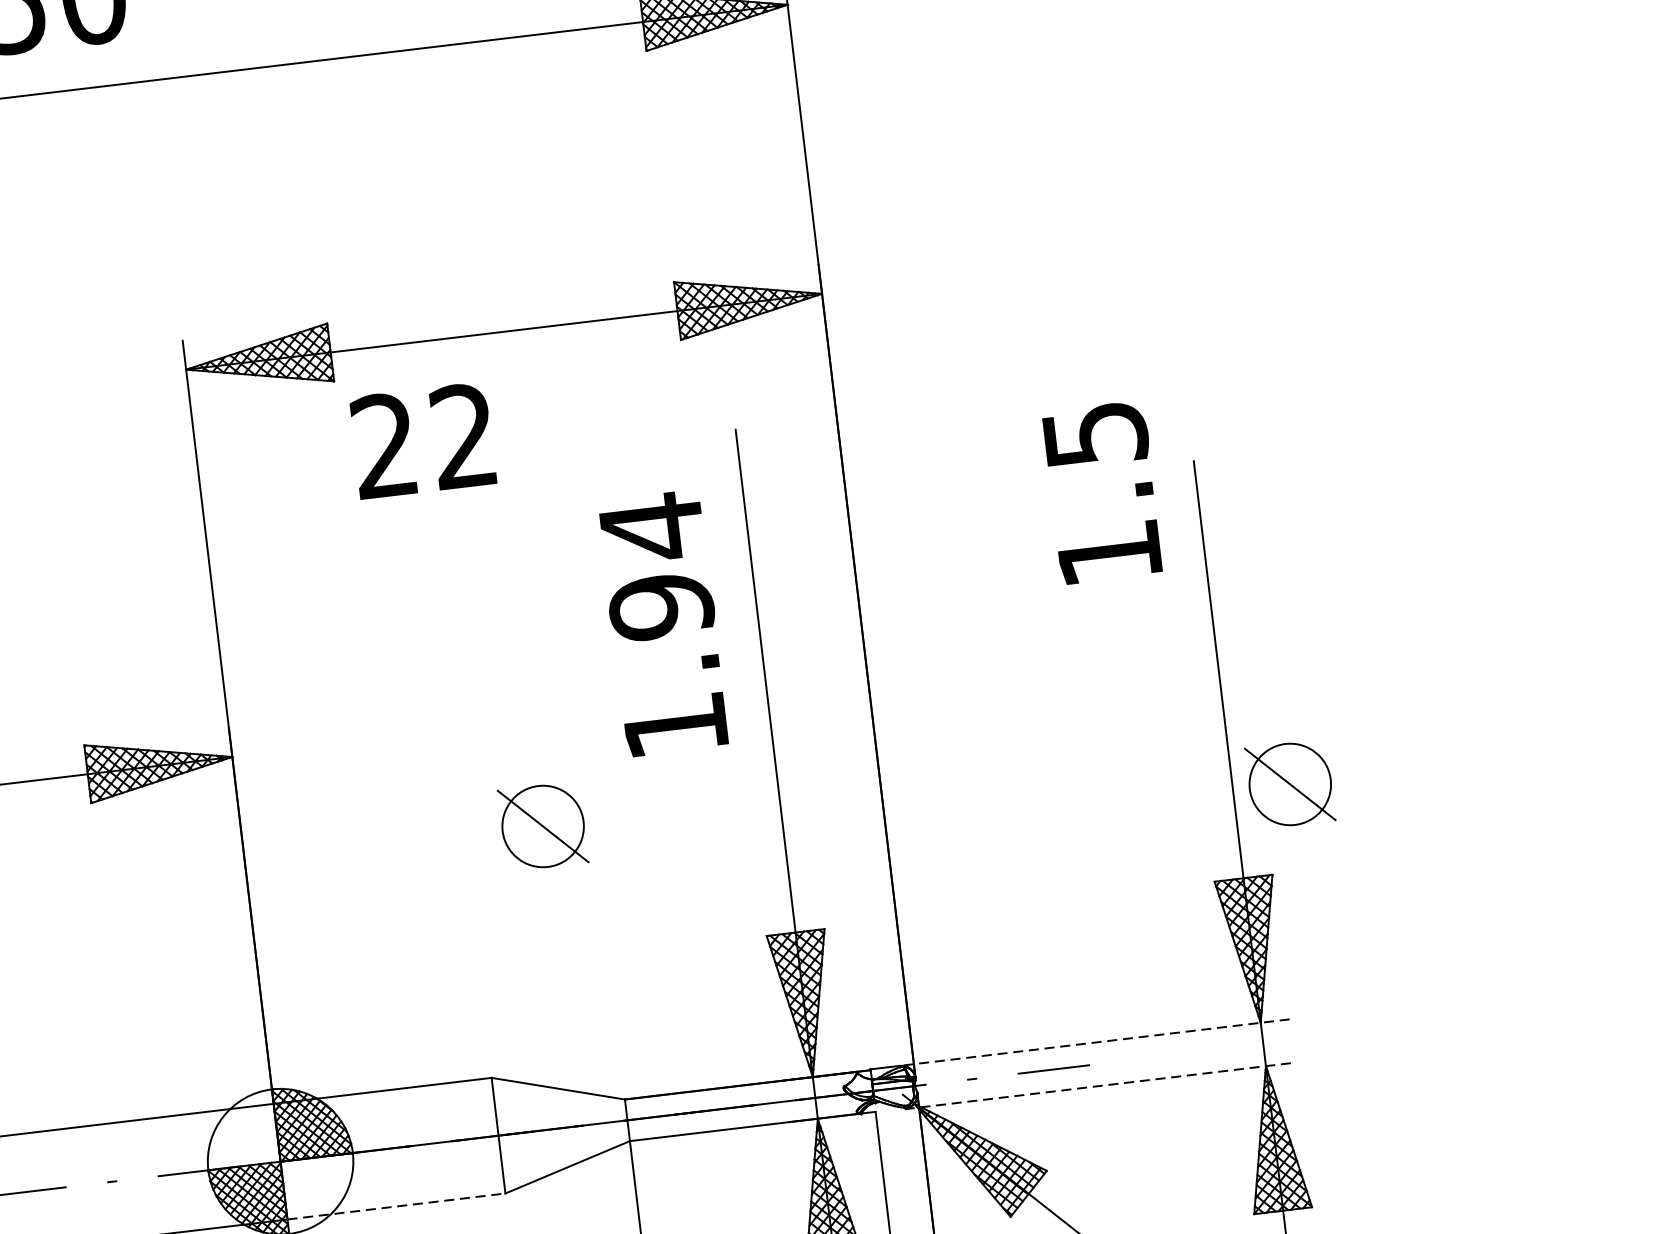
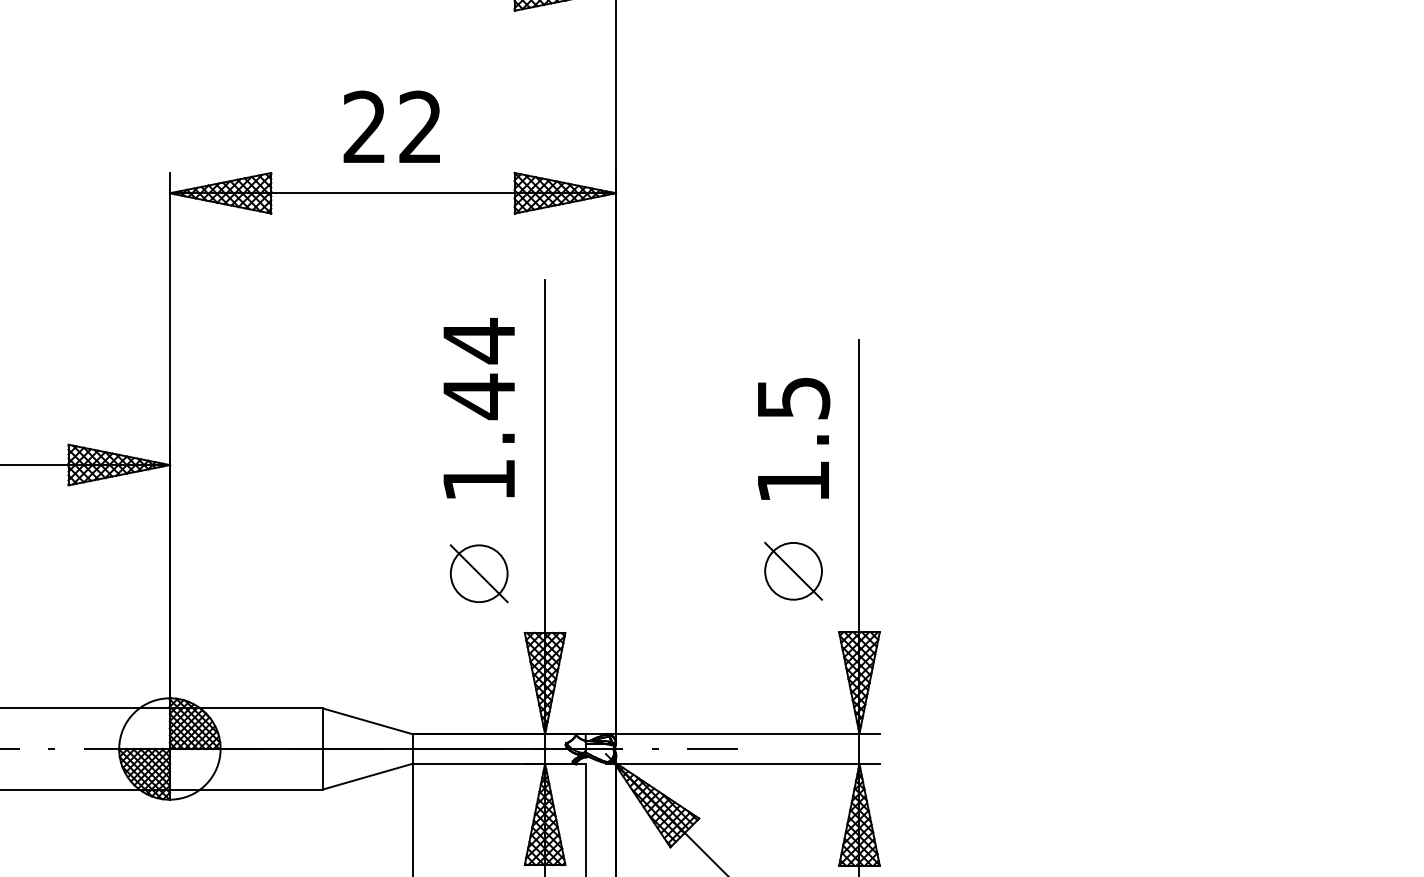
text: (422, 440) -> (391, 126), moved
text: (1103, 491) -> (794, 438), moved
text: (660, 606) -> (478, 396), 1.94 -> 1.44
part: (1290, 783) -> (793, 570), moved
part: (542, 826) -> (478, 573), moved
line: (1094, 1042) -> (742, 733), dashed -> solid
line: (1099, 1086) -> (742, 764), dashed -> solid
line: (396, 1206) -> (246, 789), dashed -> solid

